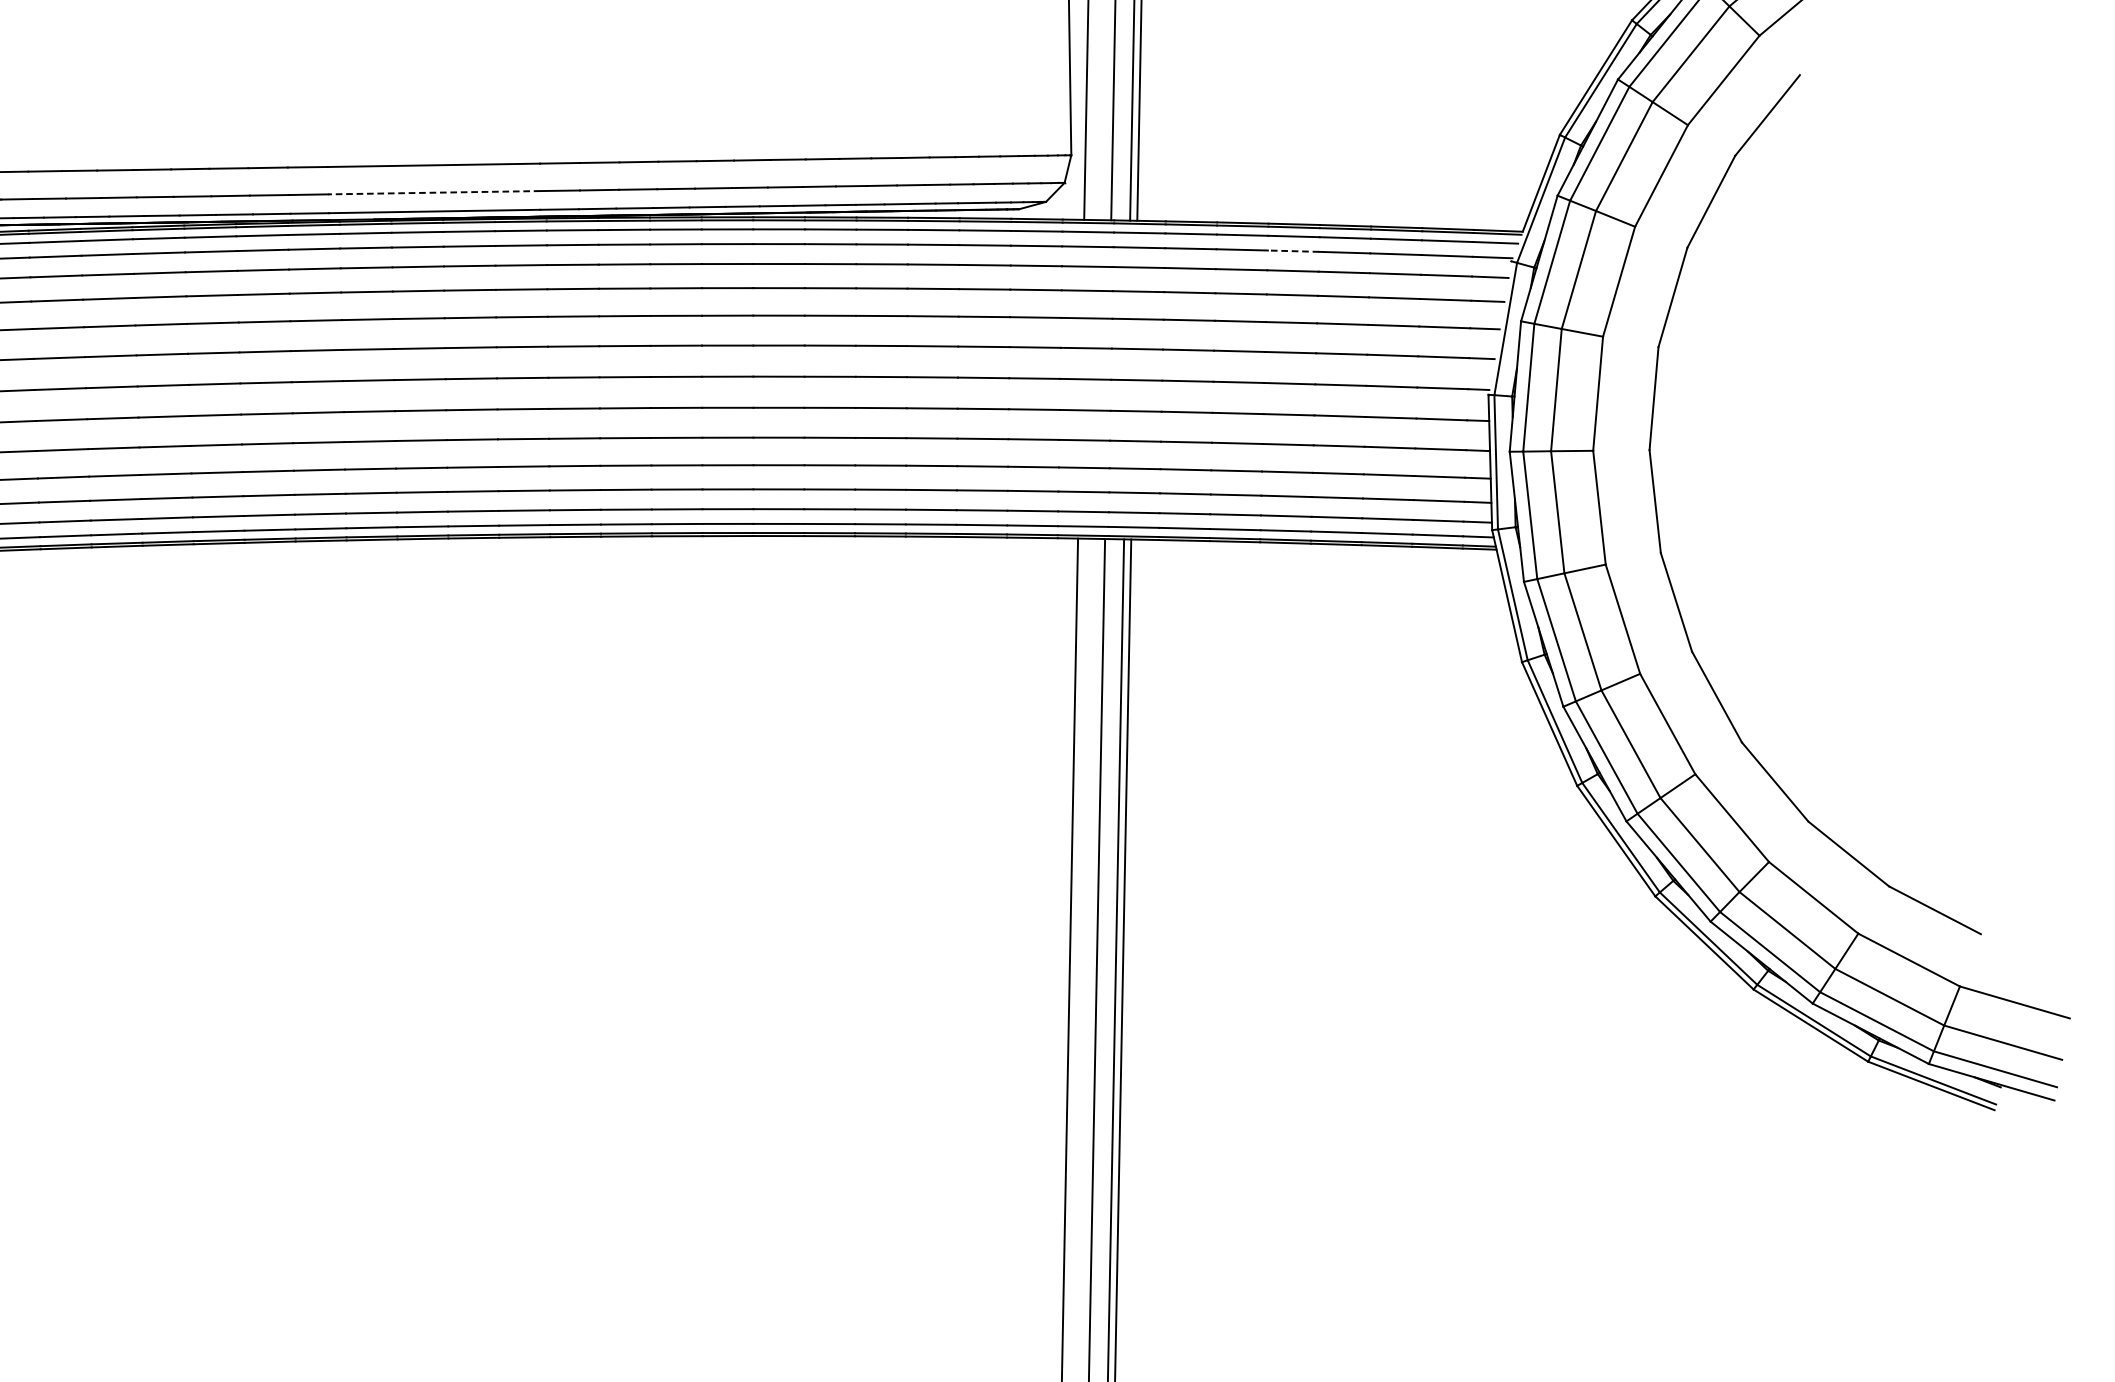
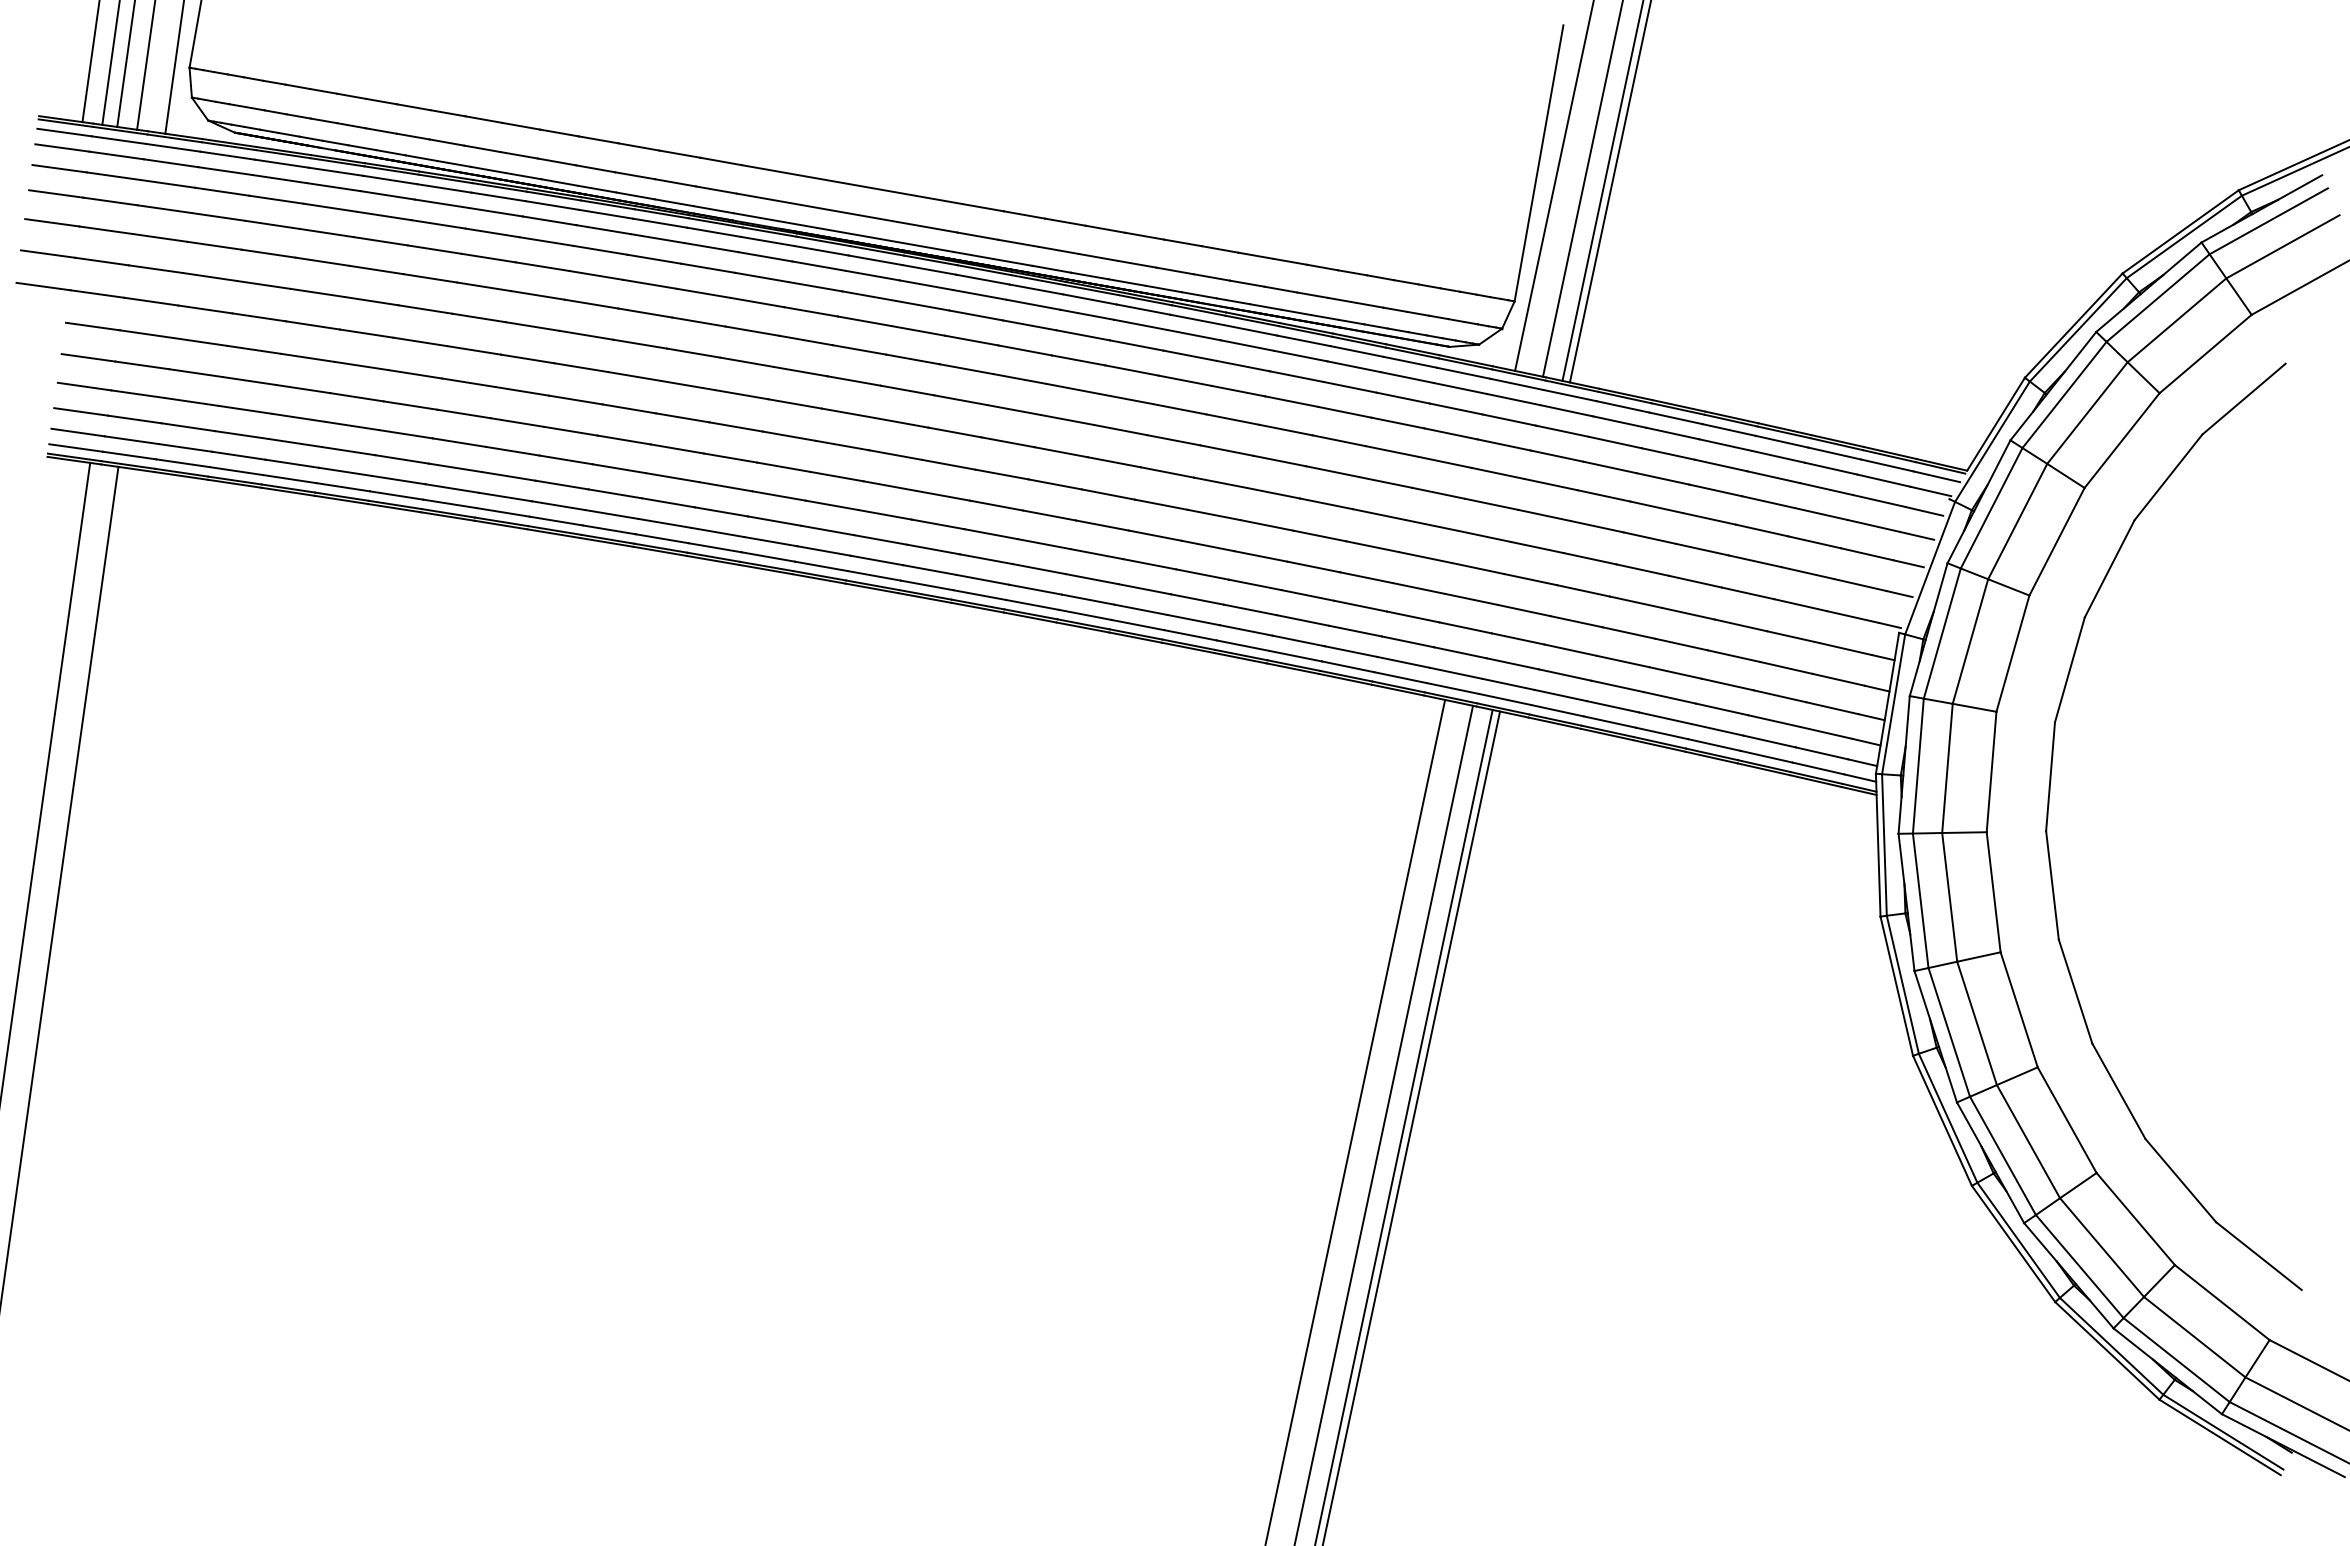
line: (434, 193) -> (847, 213), dashed -> solid
line: (1293, 251) -> (1725, 445), dashed -> solid

